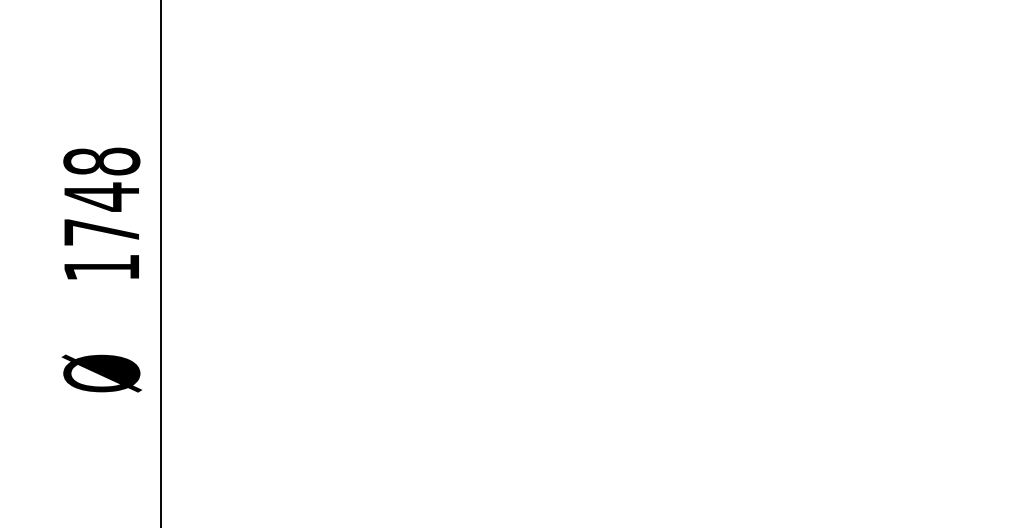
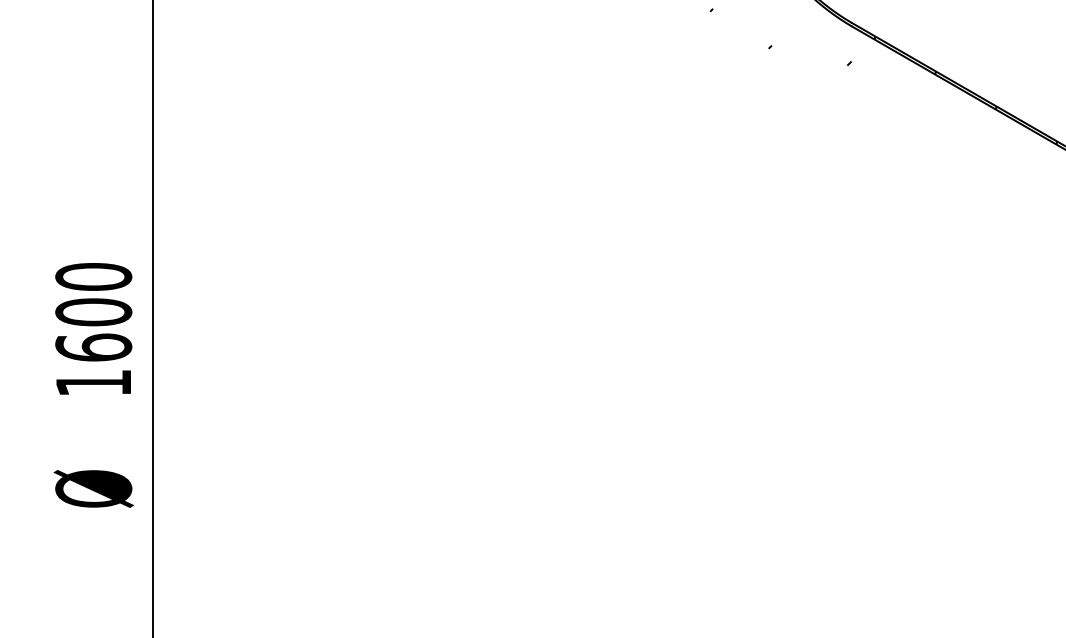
text: (101, 197) -> (93, 312), 1748 -> 1600

